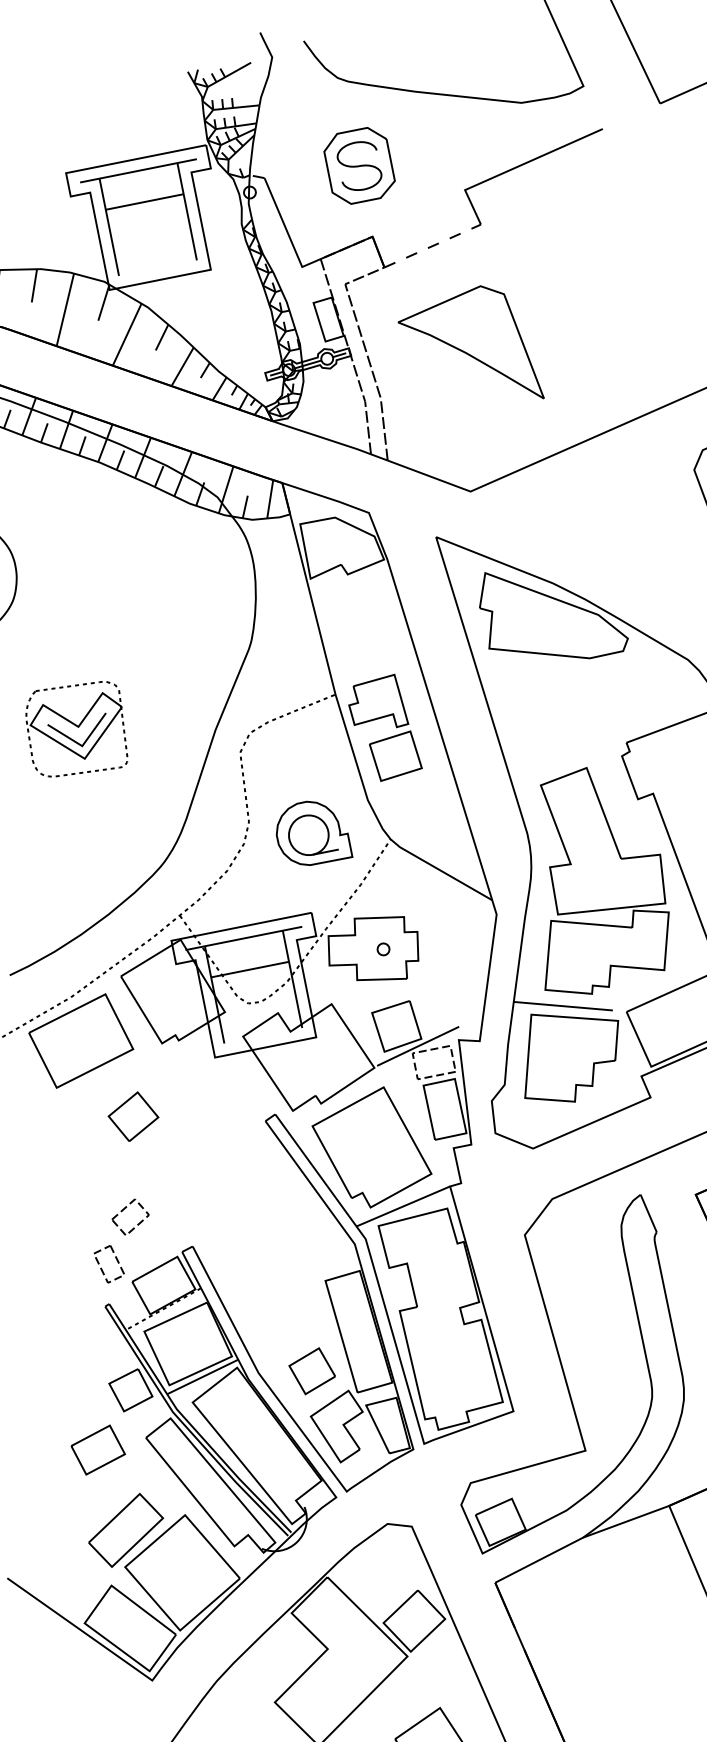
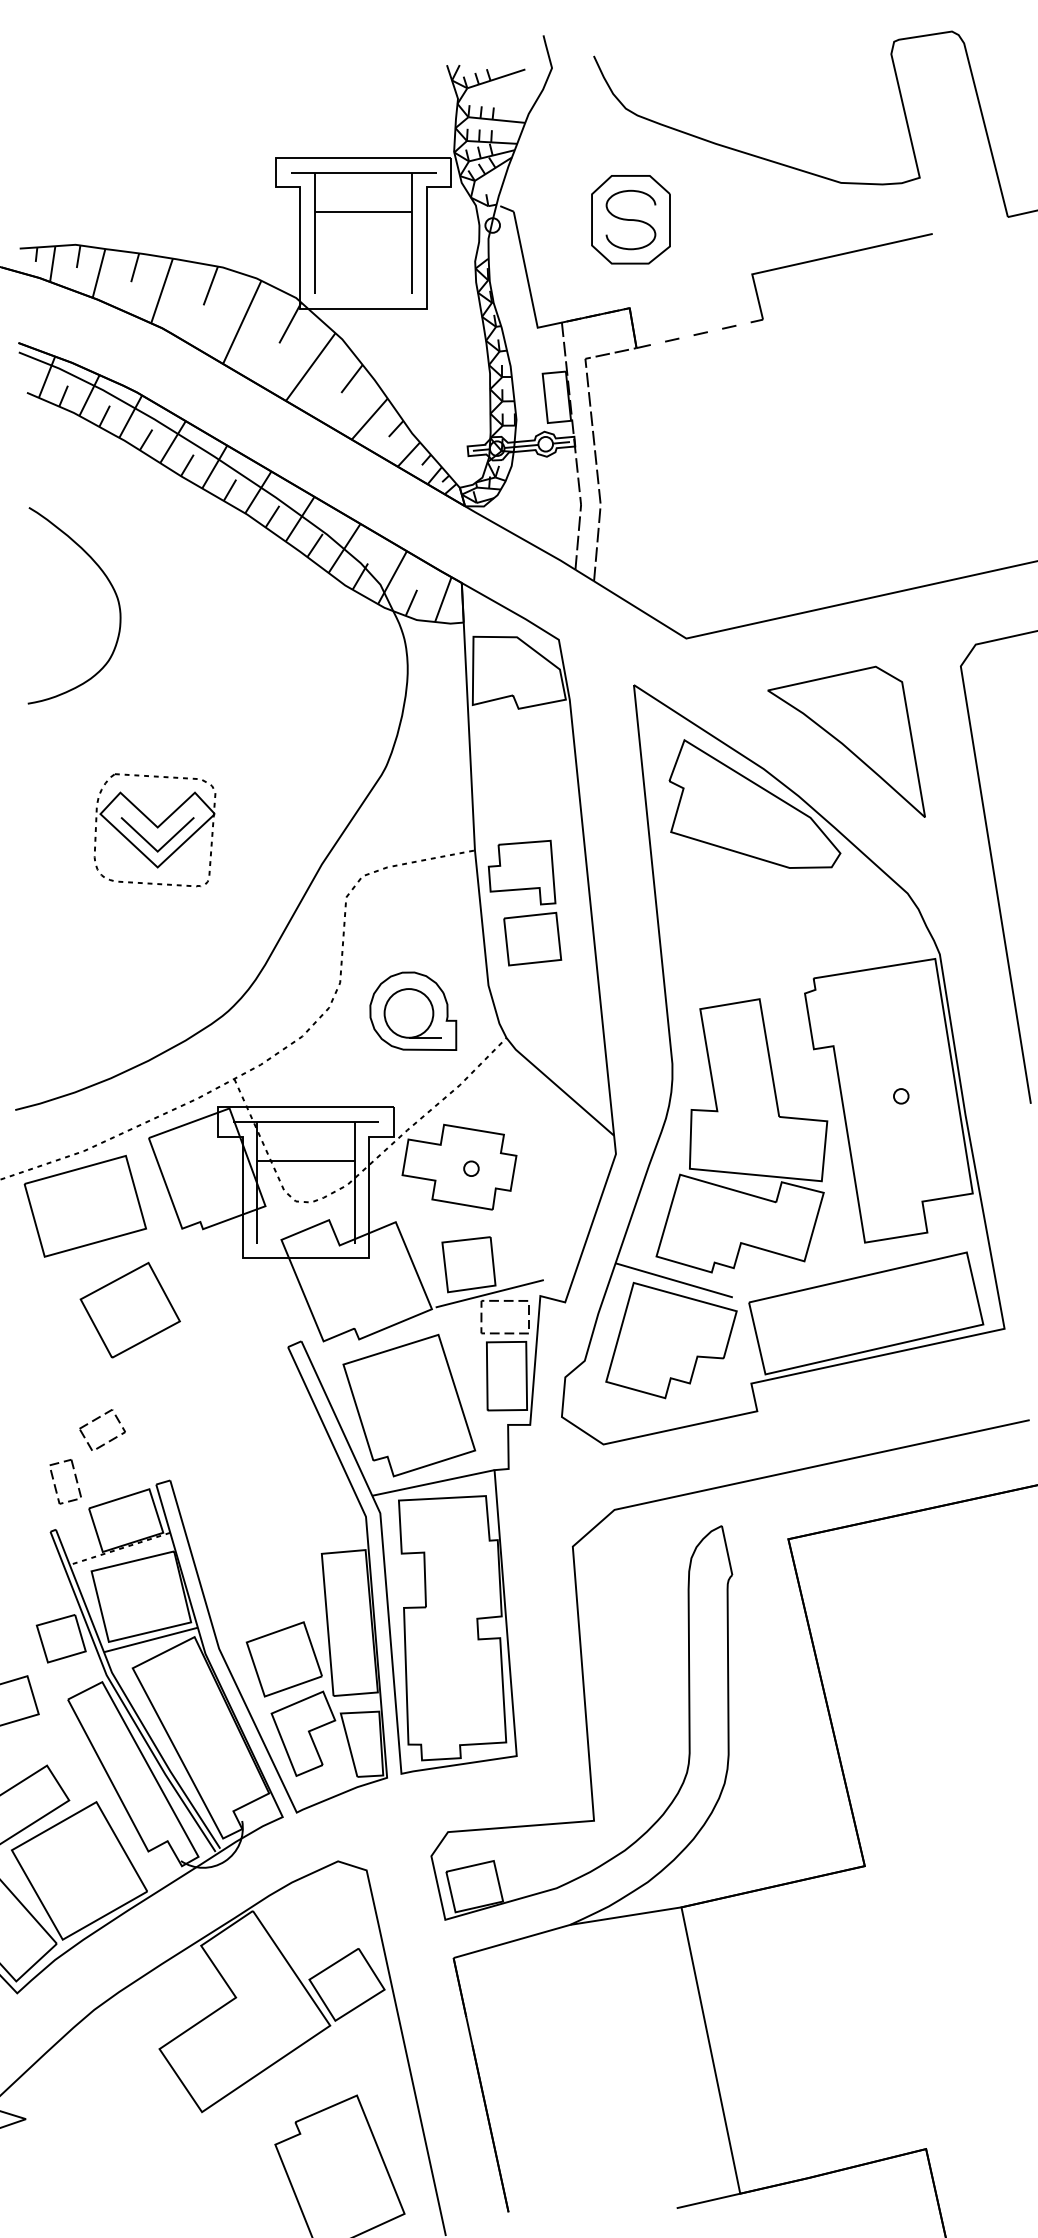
part: (469, 350) -> (846, 741), moved
part: (132, 1116) -> (129, 1309), size x1.67
part: (311, 1371) -> (283, 1659), size x1.43

